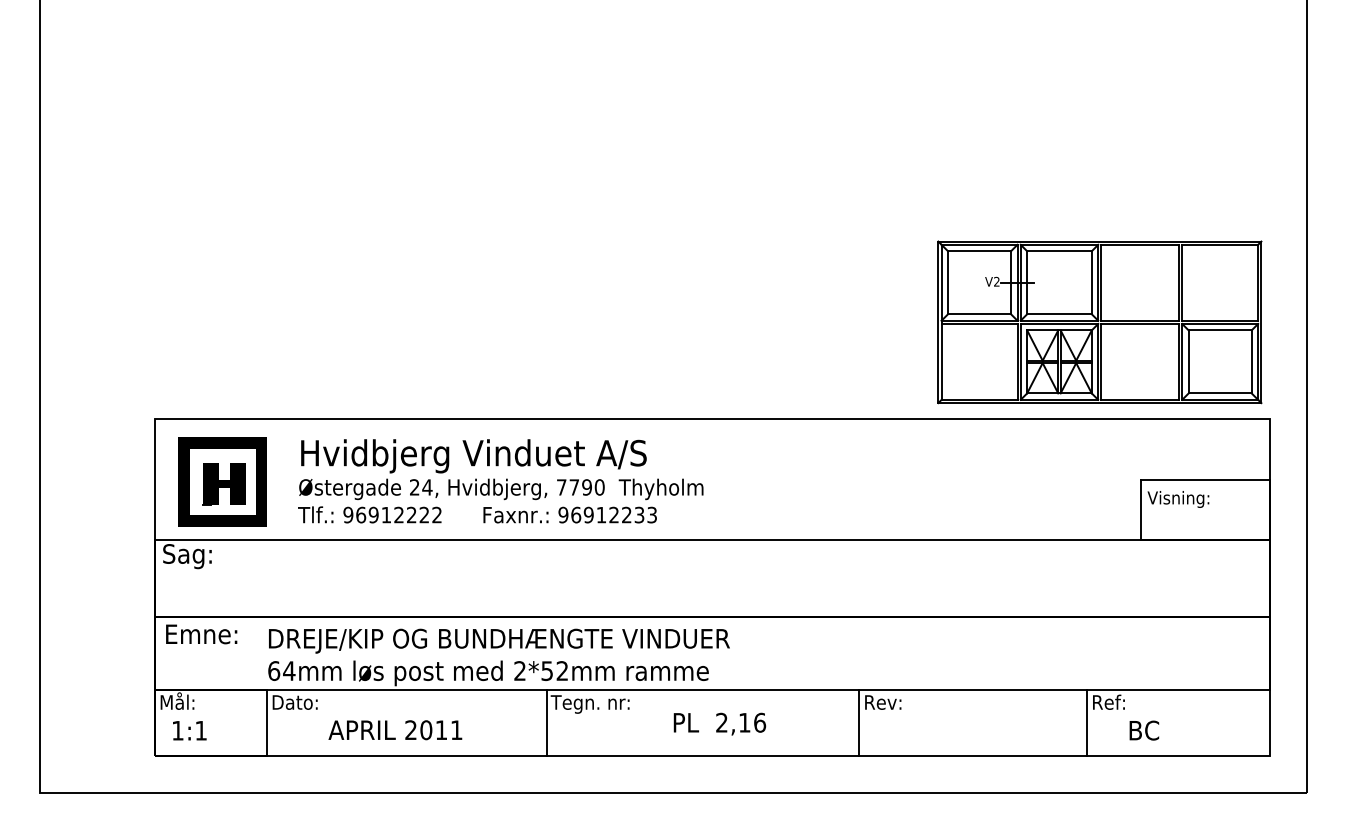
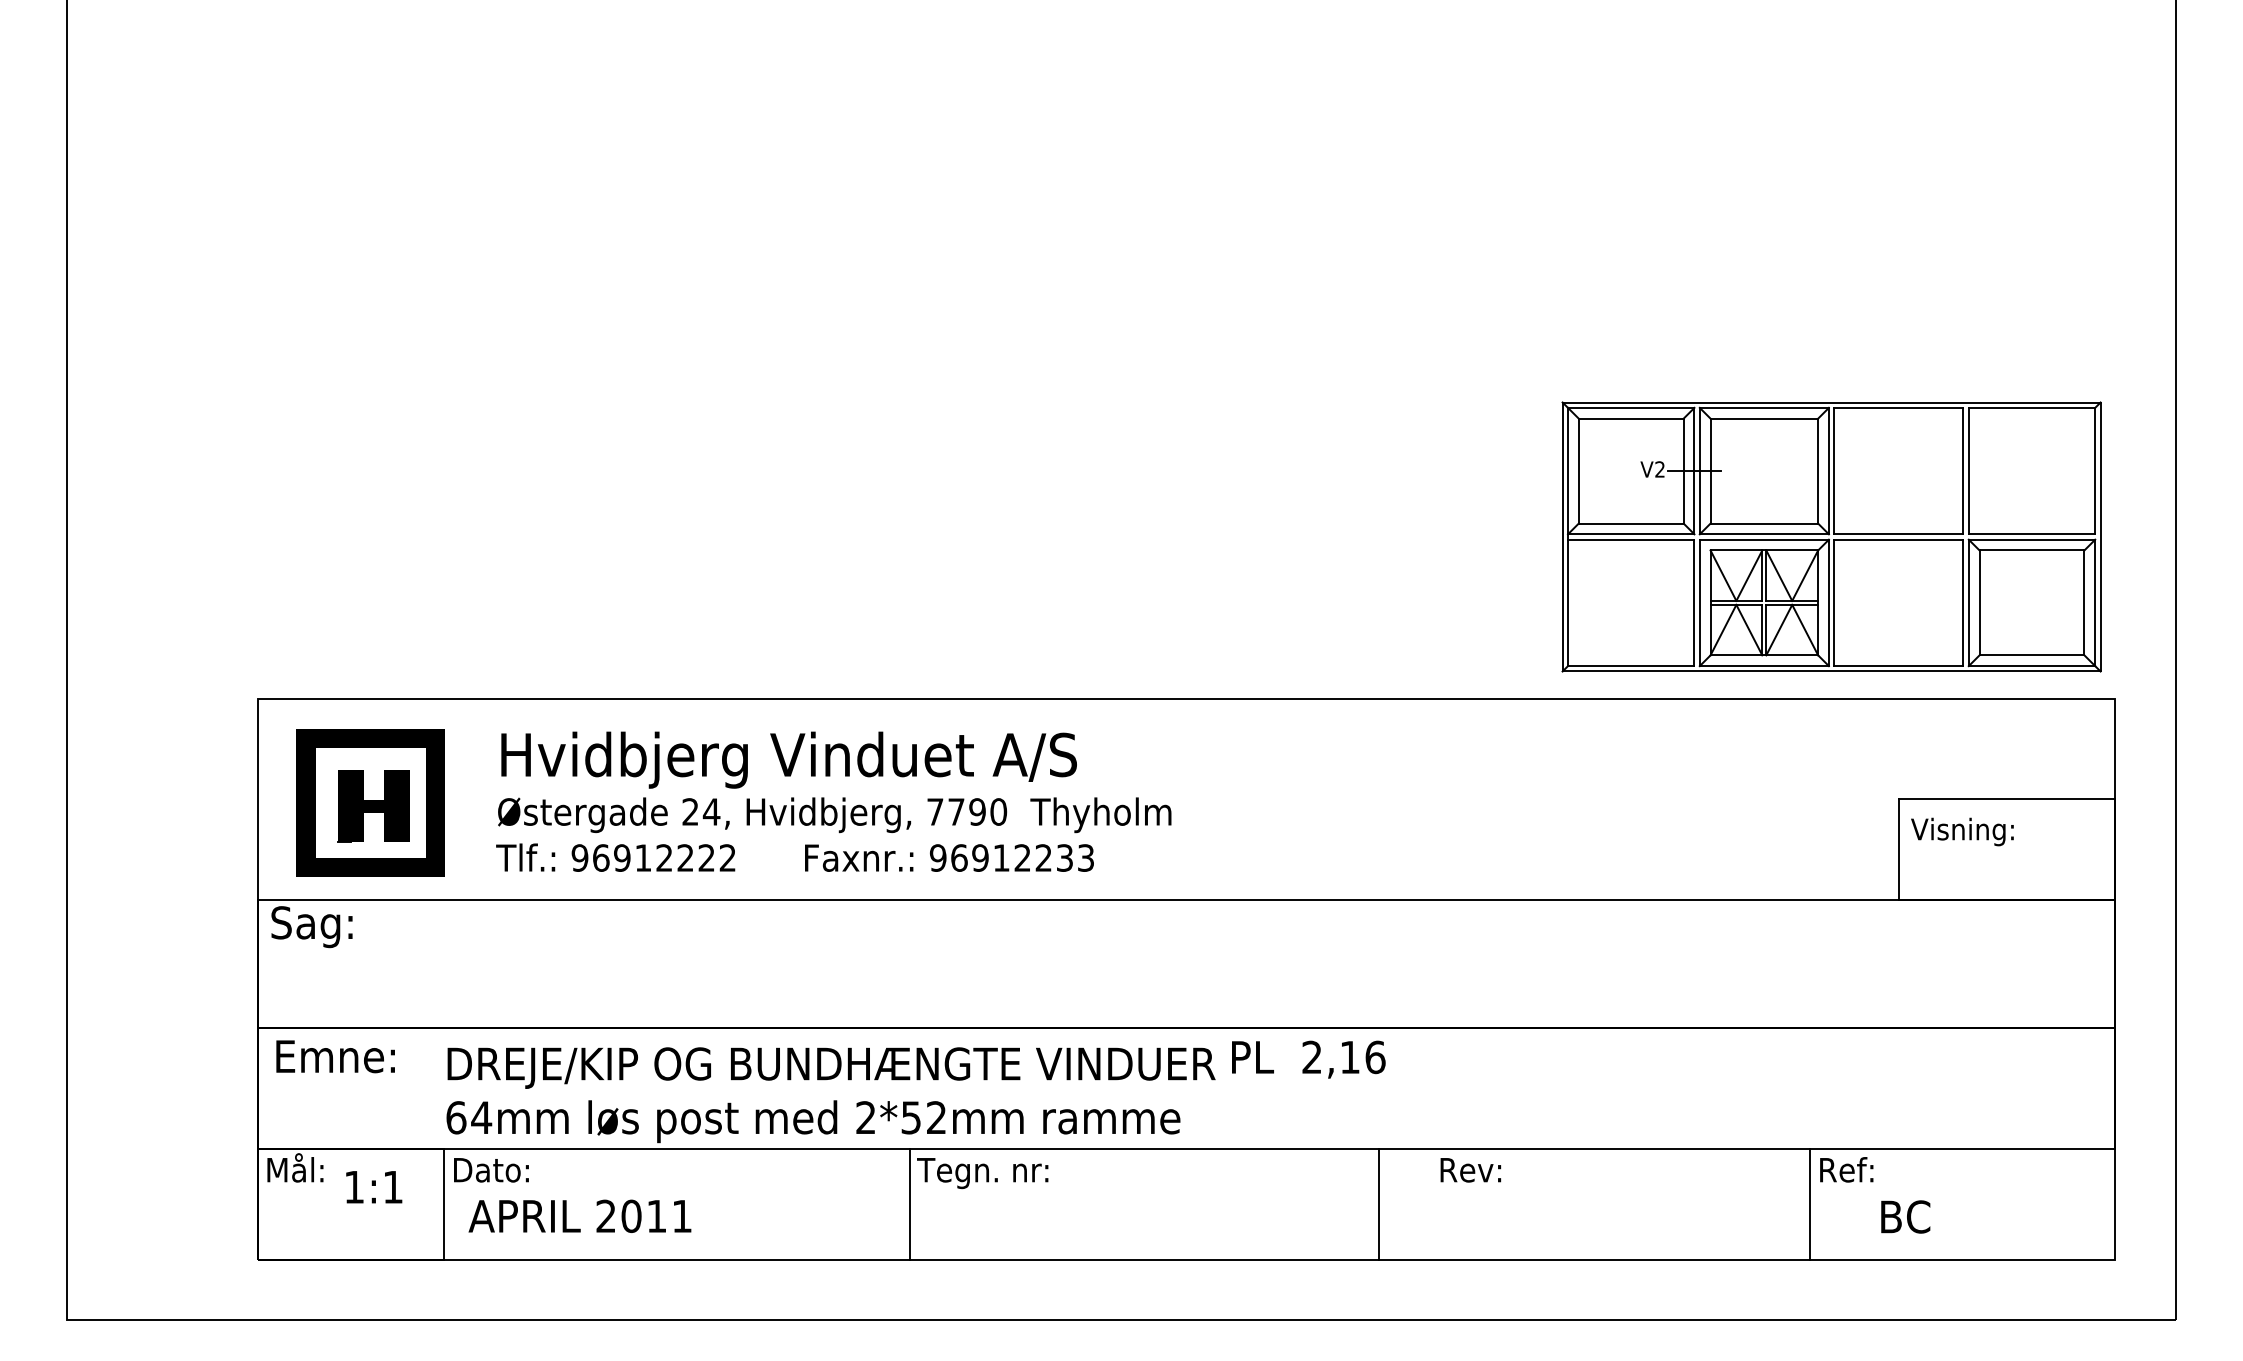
line: (859, 722) -> (1379, 1203), moved
text: (719, 723) -> (1308, 1058), moved
text: (189, 730) -> (373, 1186), moved
text: (395, 730) -> (580, 1216), moved

